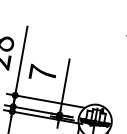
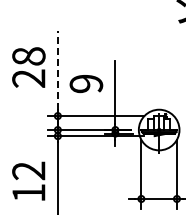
line: (21, 58) -> (57, 70), solid -> dashed
text: (43, 73) -> (86, 83), 7 -> 9

